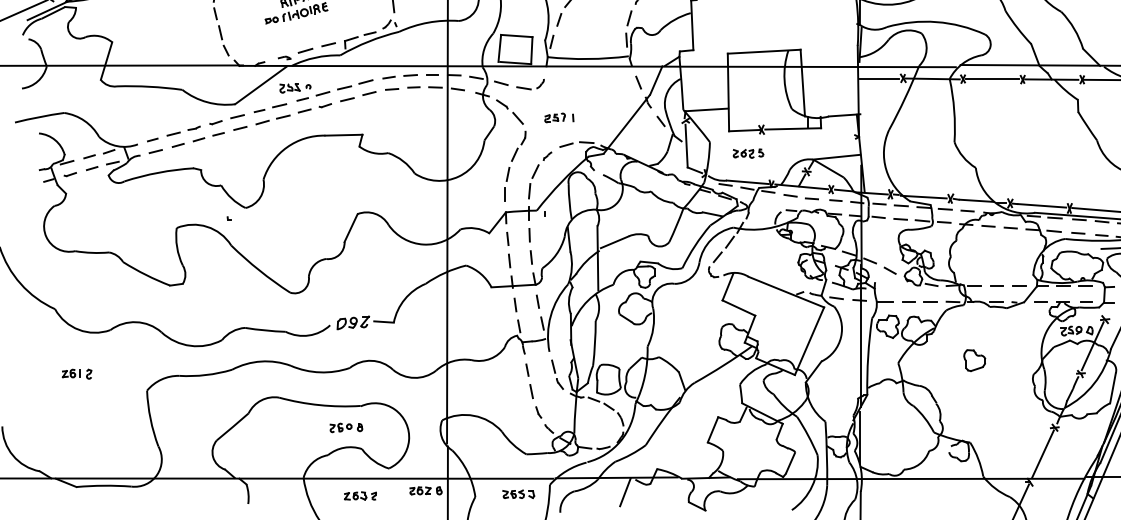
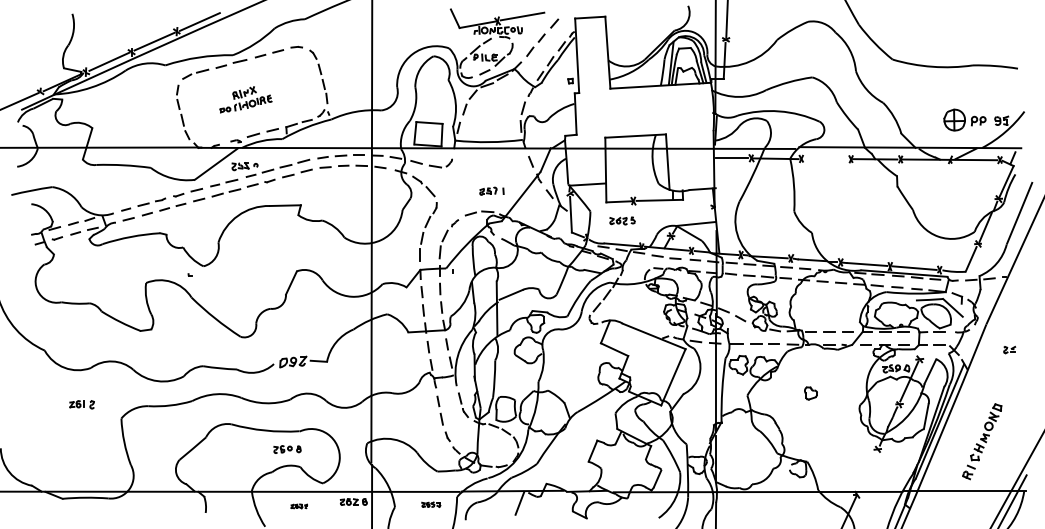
line: (992, 79) -> (825, 159), removed
part: (558, 117) -> (491, 190), moved
part: (974, 360) -> (810, 393), size x0.7
part: (76, 373) -> (81, 404), moved
line: (1042, 454) -> (867, 471), removed
part: (519, 493) -> (431, 504), size x0.7
part: (360, 496) -> (299, 506), size x0.6

